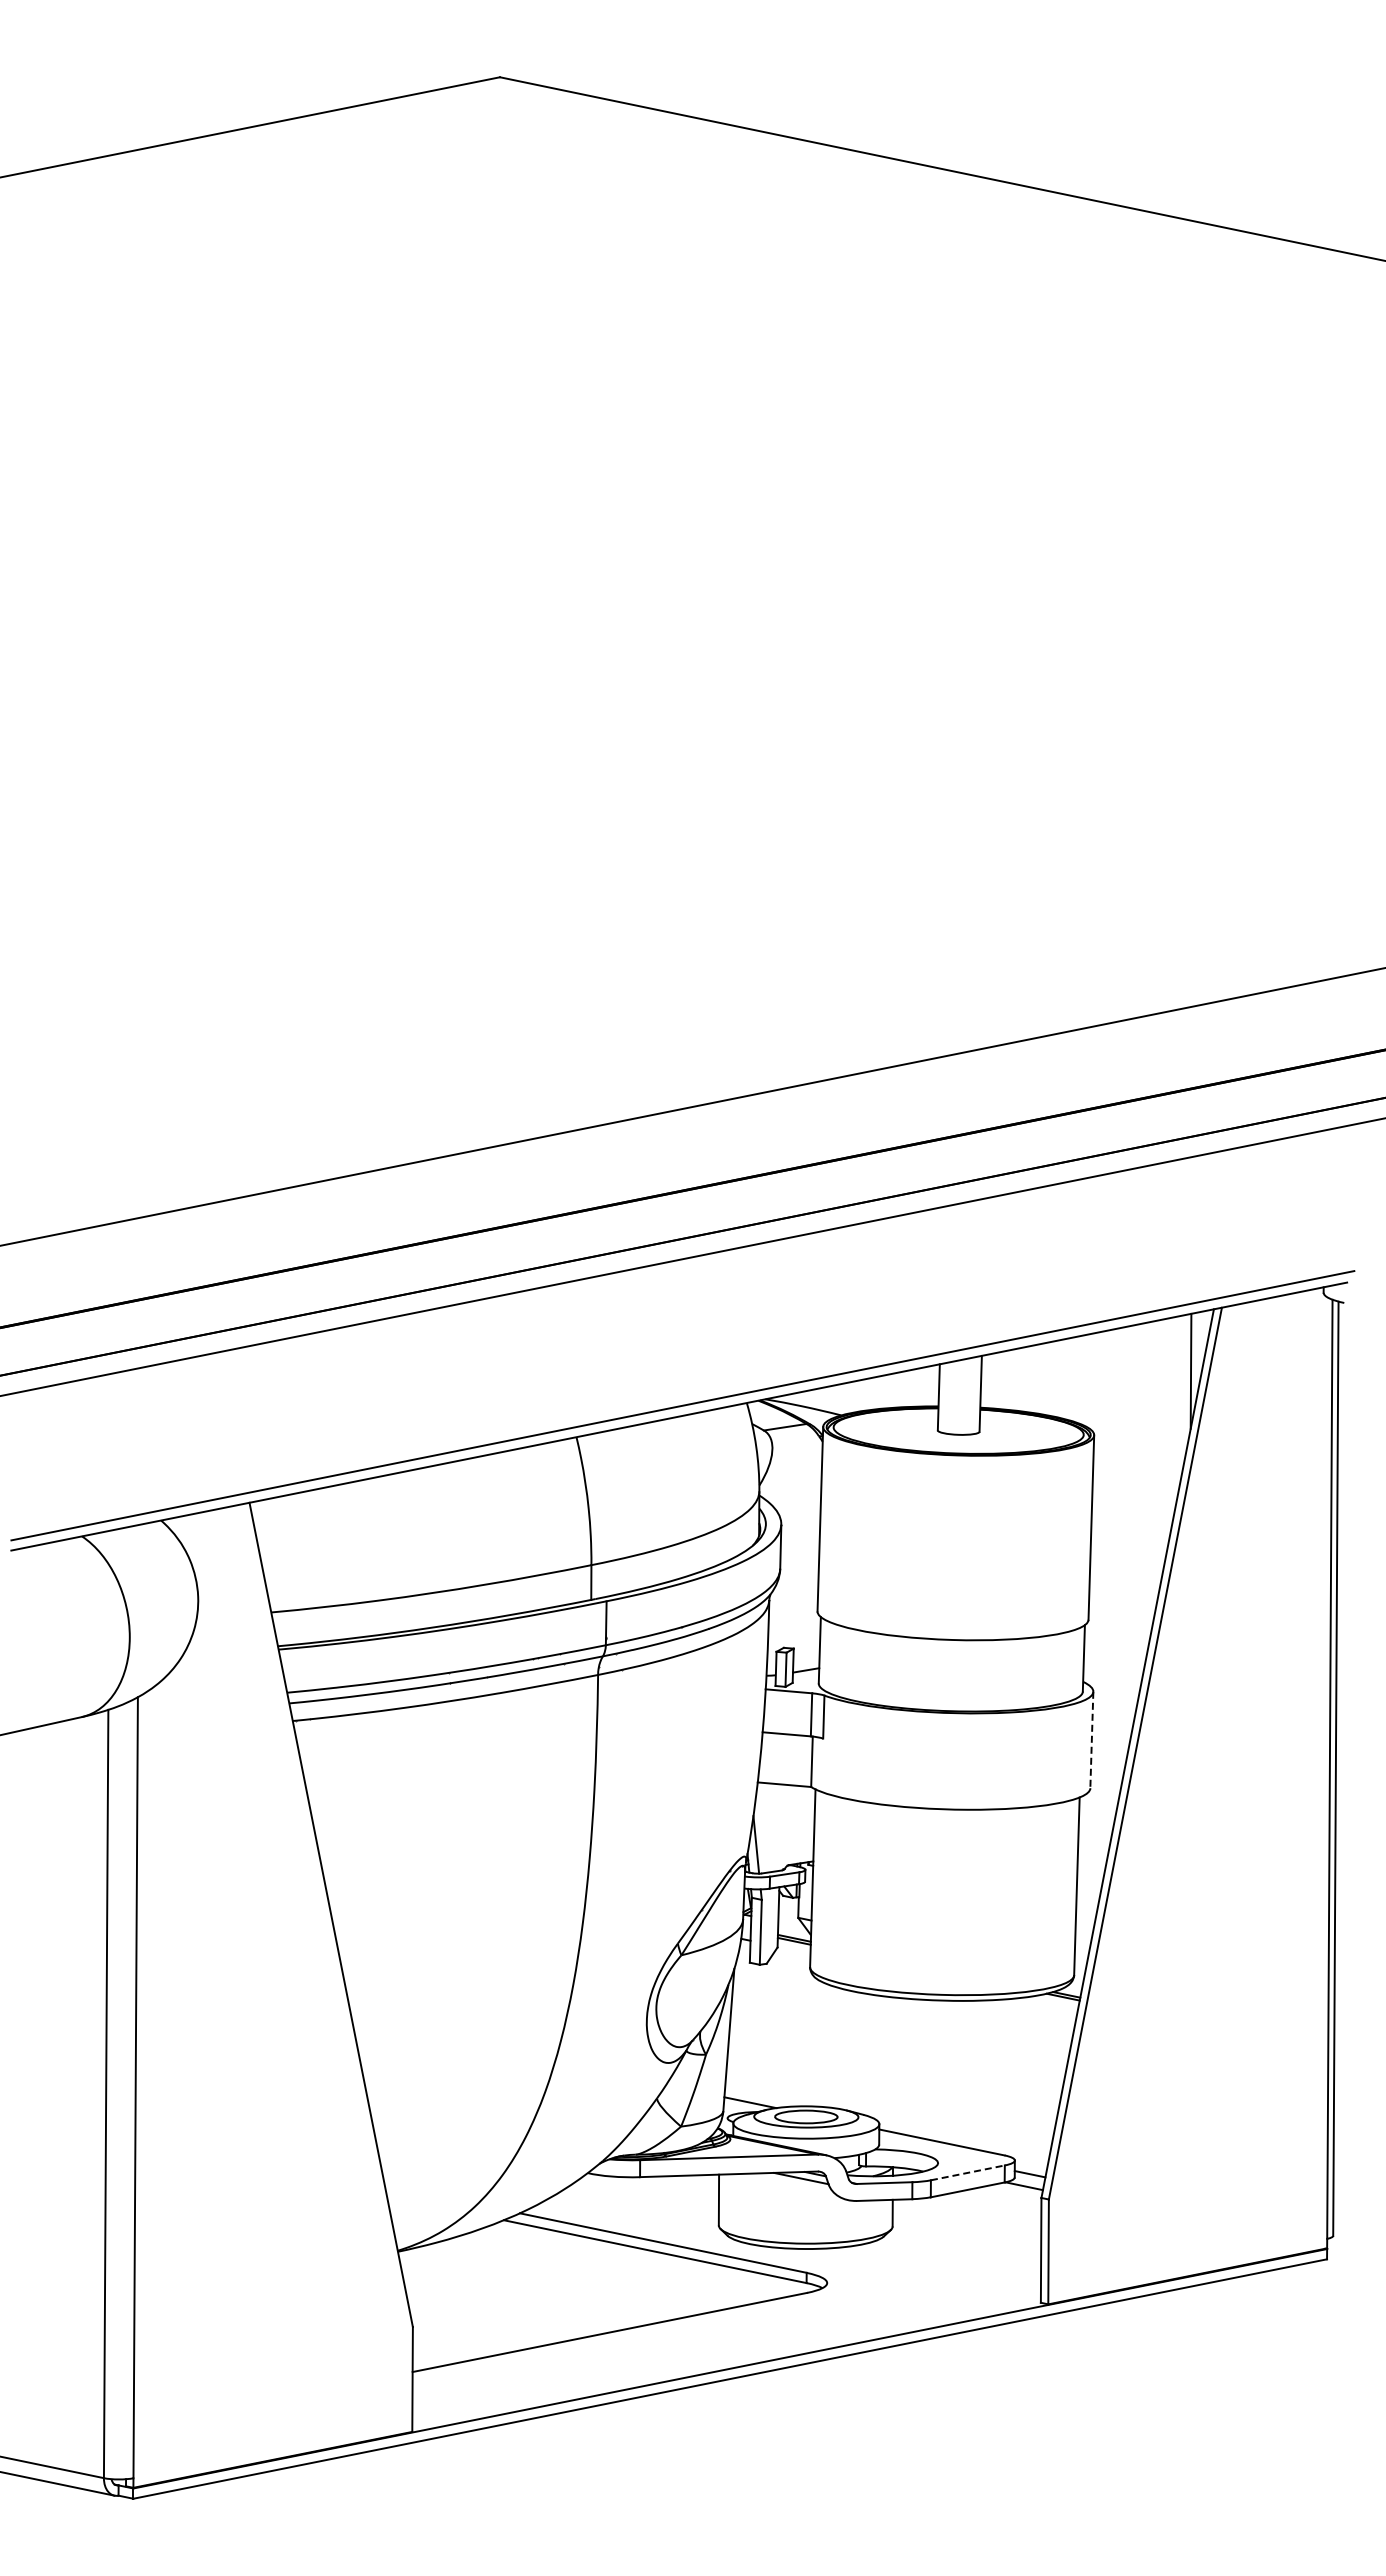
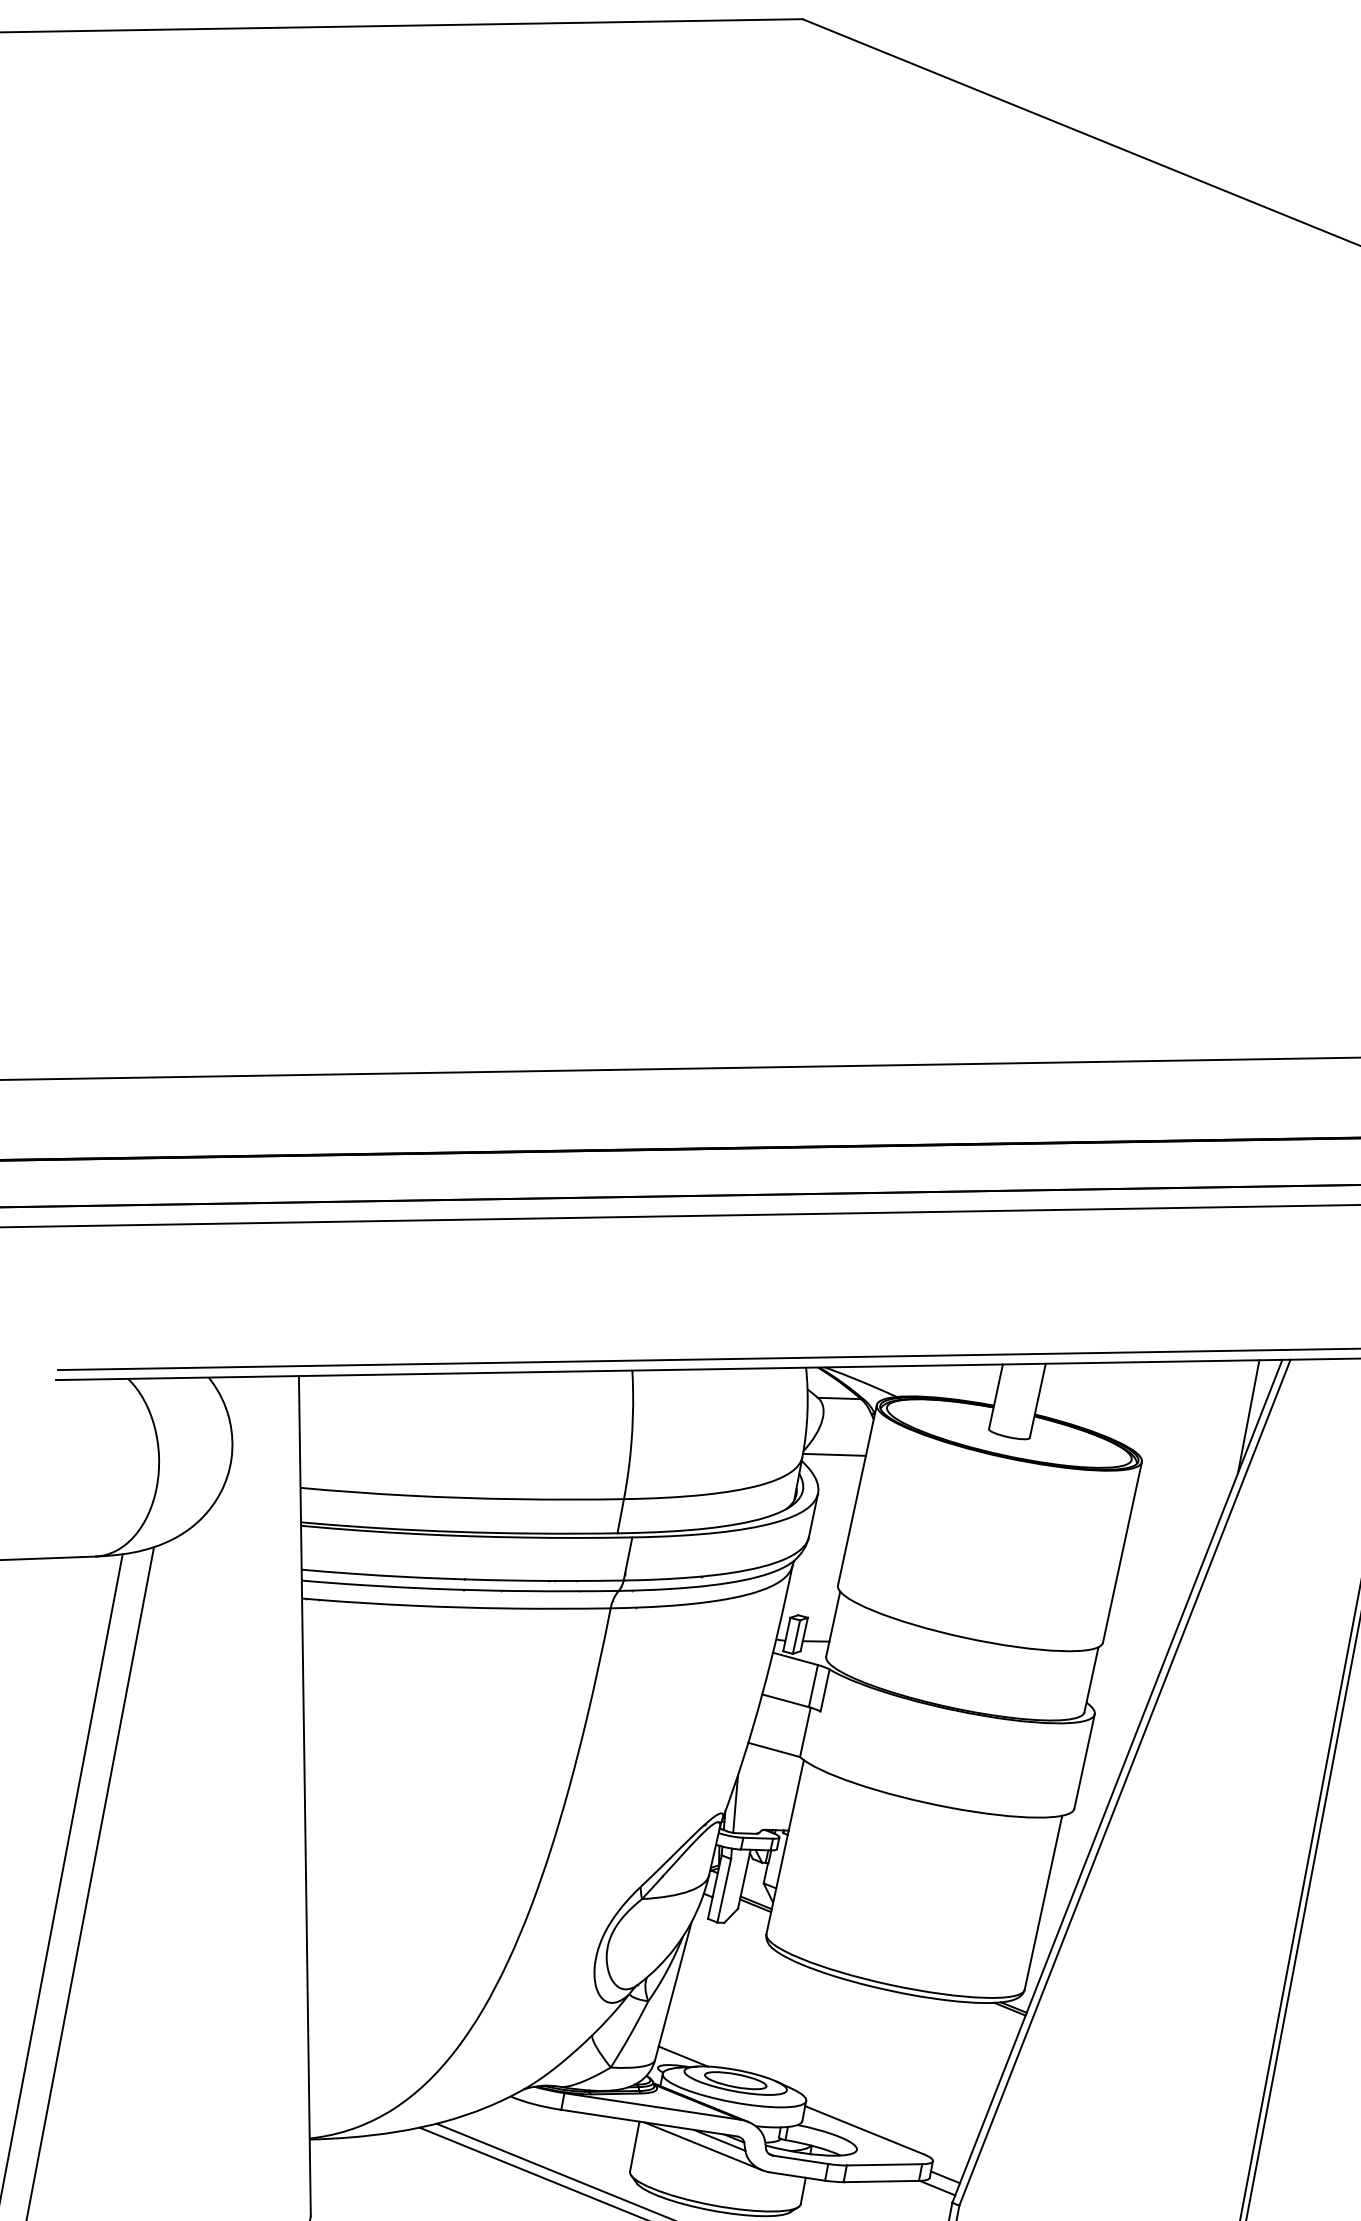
line: (790, 1483) -> (834, 1454), added
line: (1091, 1740) -> (1084, 1761), dashed -> solid
line: (967, 2172) -> (884, 2164), dashed -> solid
line: (786, 2187) -> (703, 2146), added

